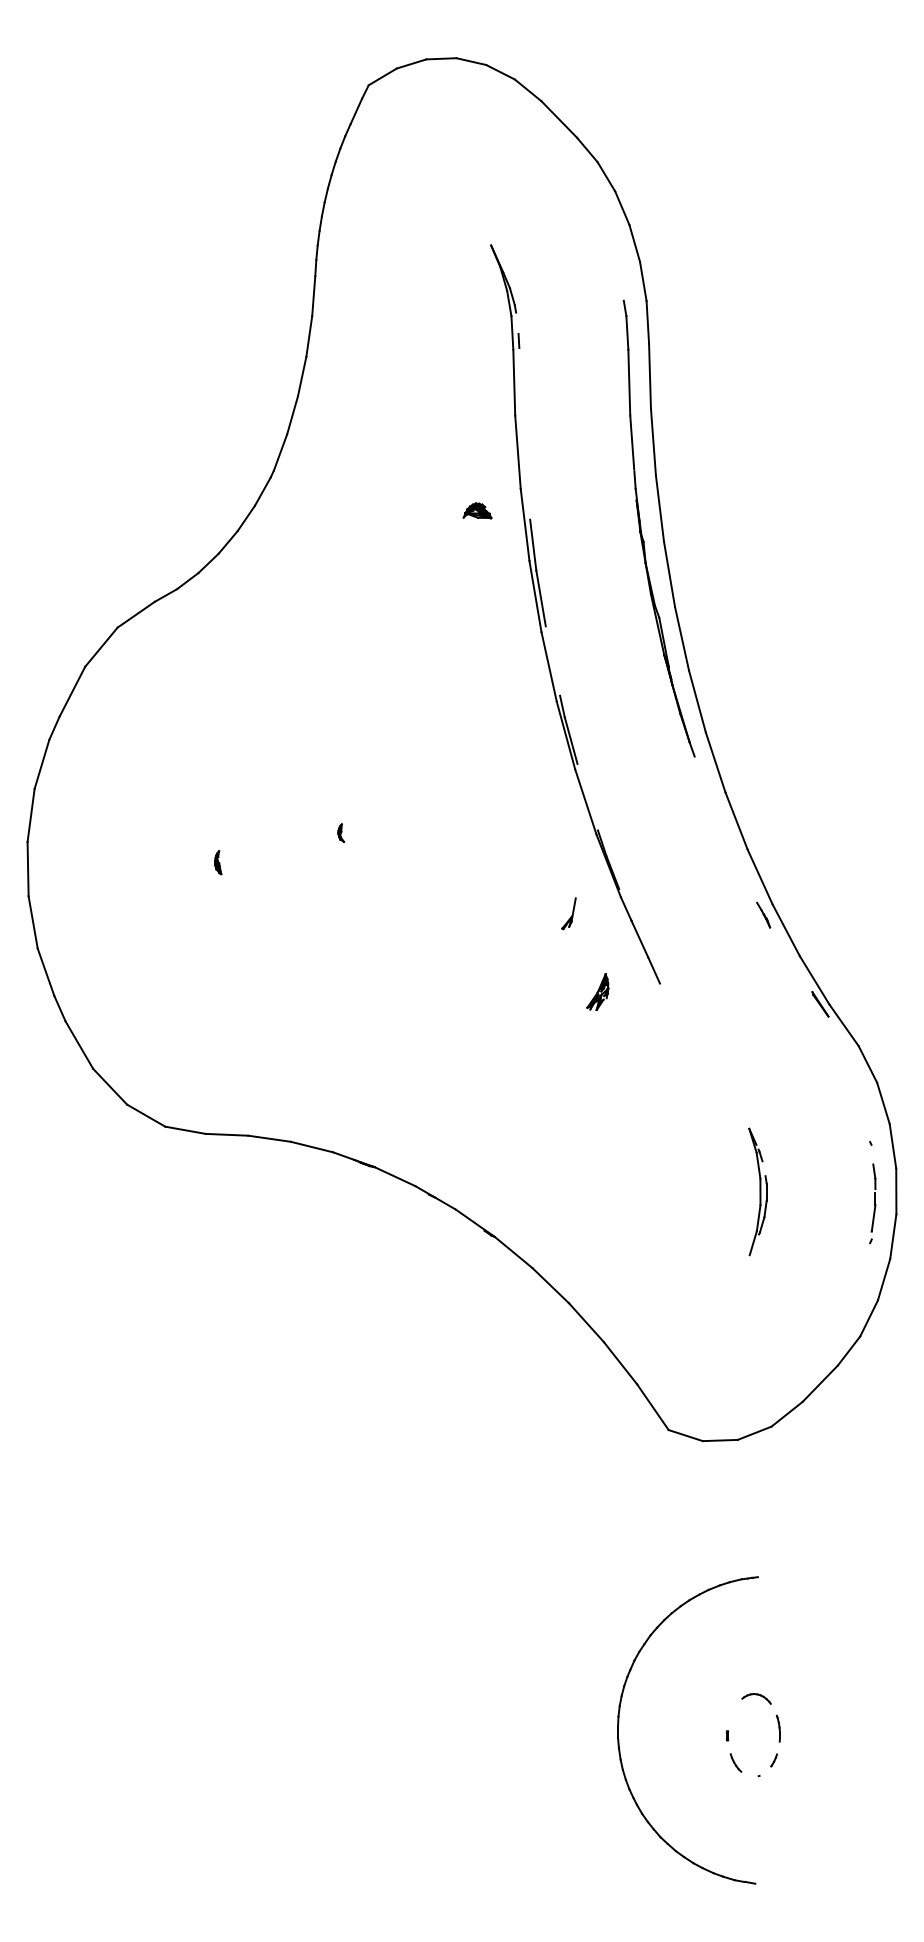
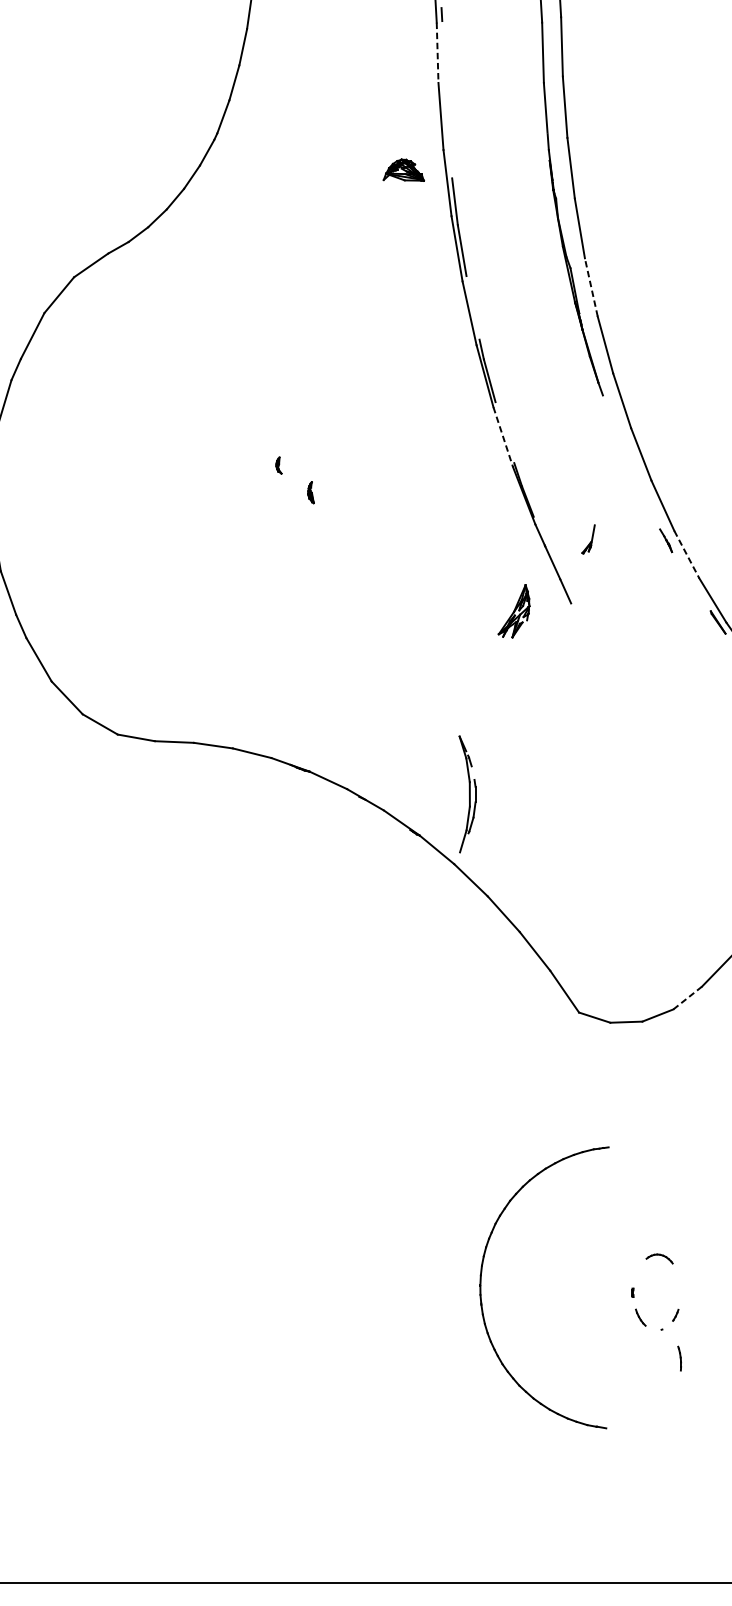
line: (514, 382) -> (437, 52), solid -> dashed
part: (477, 510) -> (403, 169), size x1.6
line: (682, 638) -> (591, 287), solid -> dashed
line: (586, 802) -> (503, 437), solid -> dashed
part: (218, 862) -> (311, 492), moved
part: (568, 913) -> (588, 539), moved
line: (786, 930) -> (687, 554), solid -> dashed
part: (597, 991) -> (513, 610), size x1.6
part: (757, 1191) -> (467, 793), moved
line: (787, 1414) -> (687, 998), solid -> dashed
part: (619, 1723) -> (481, 1281), moved
part: (777, 1728) -> (678, 1358), moved

